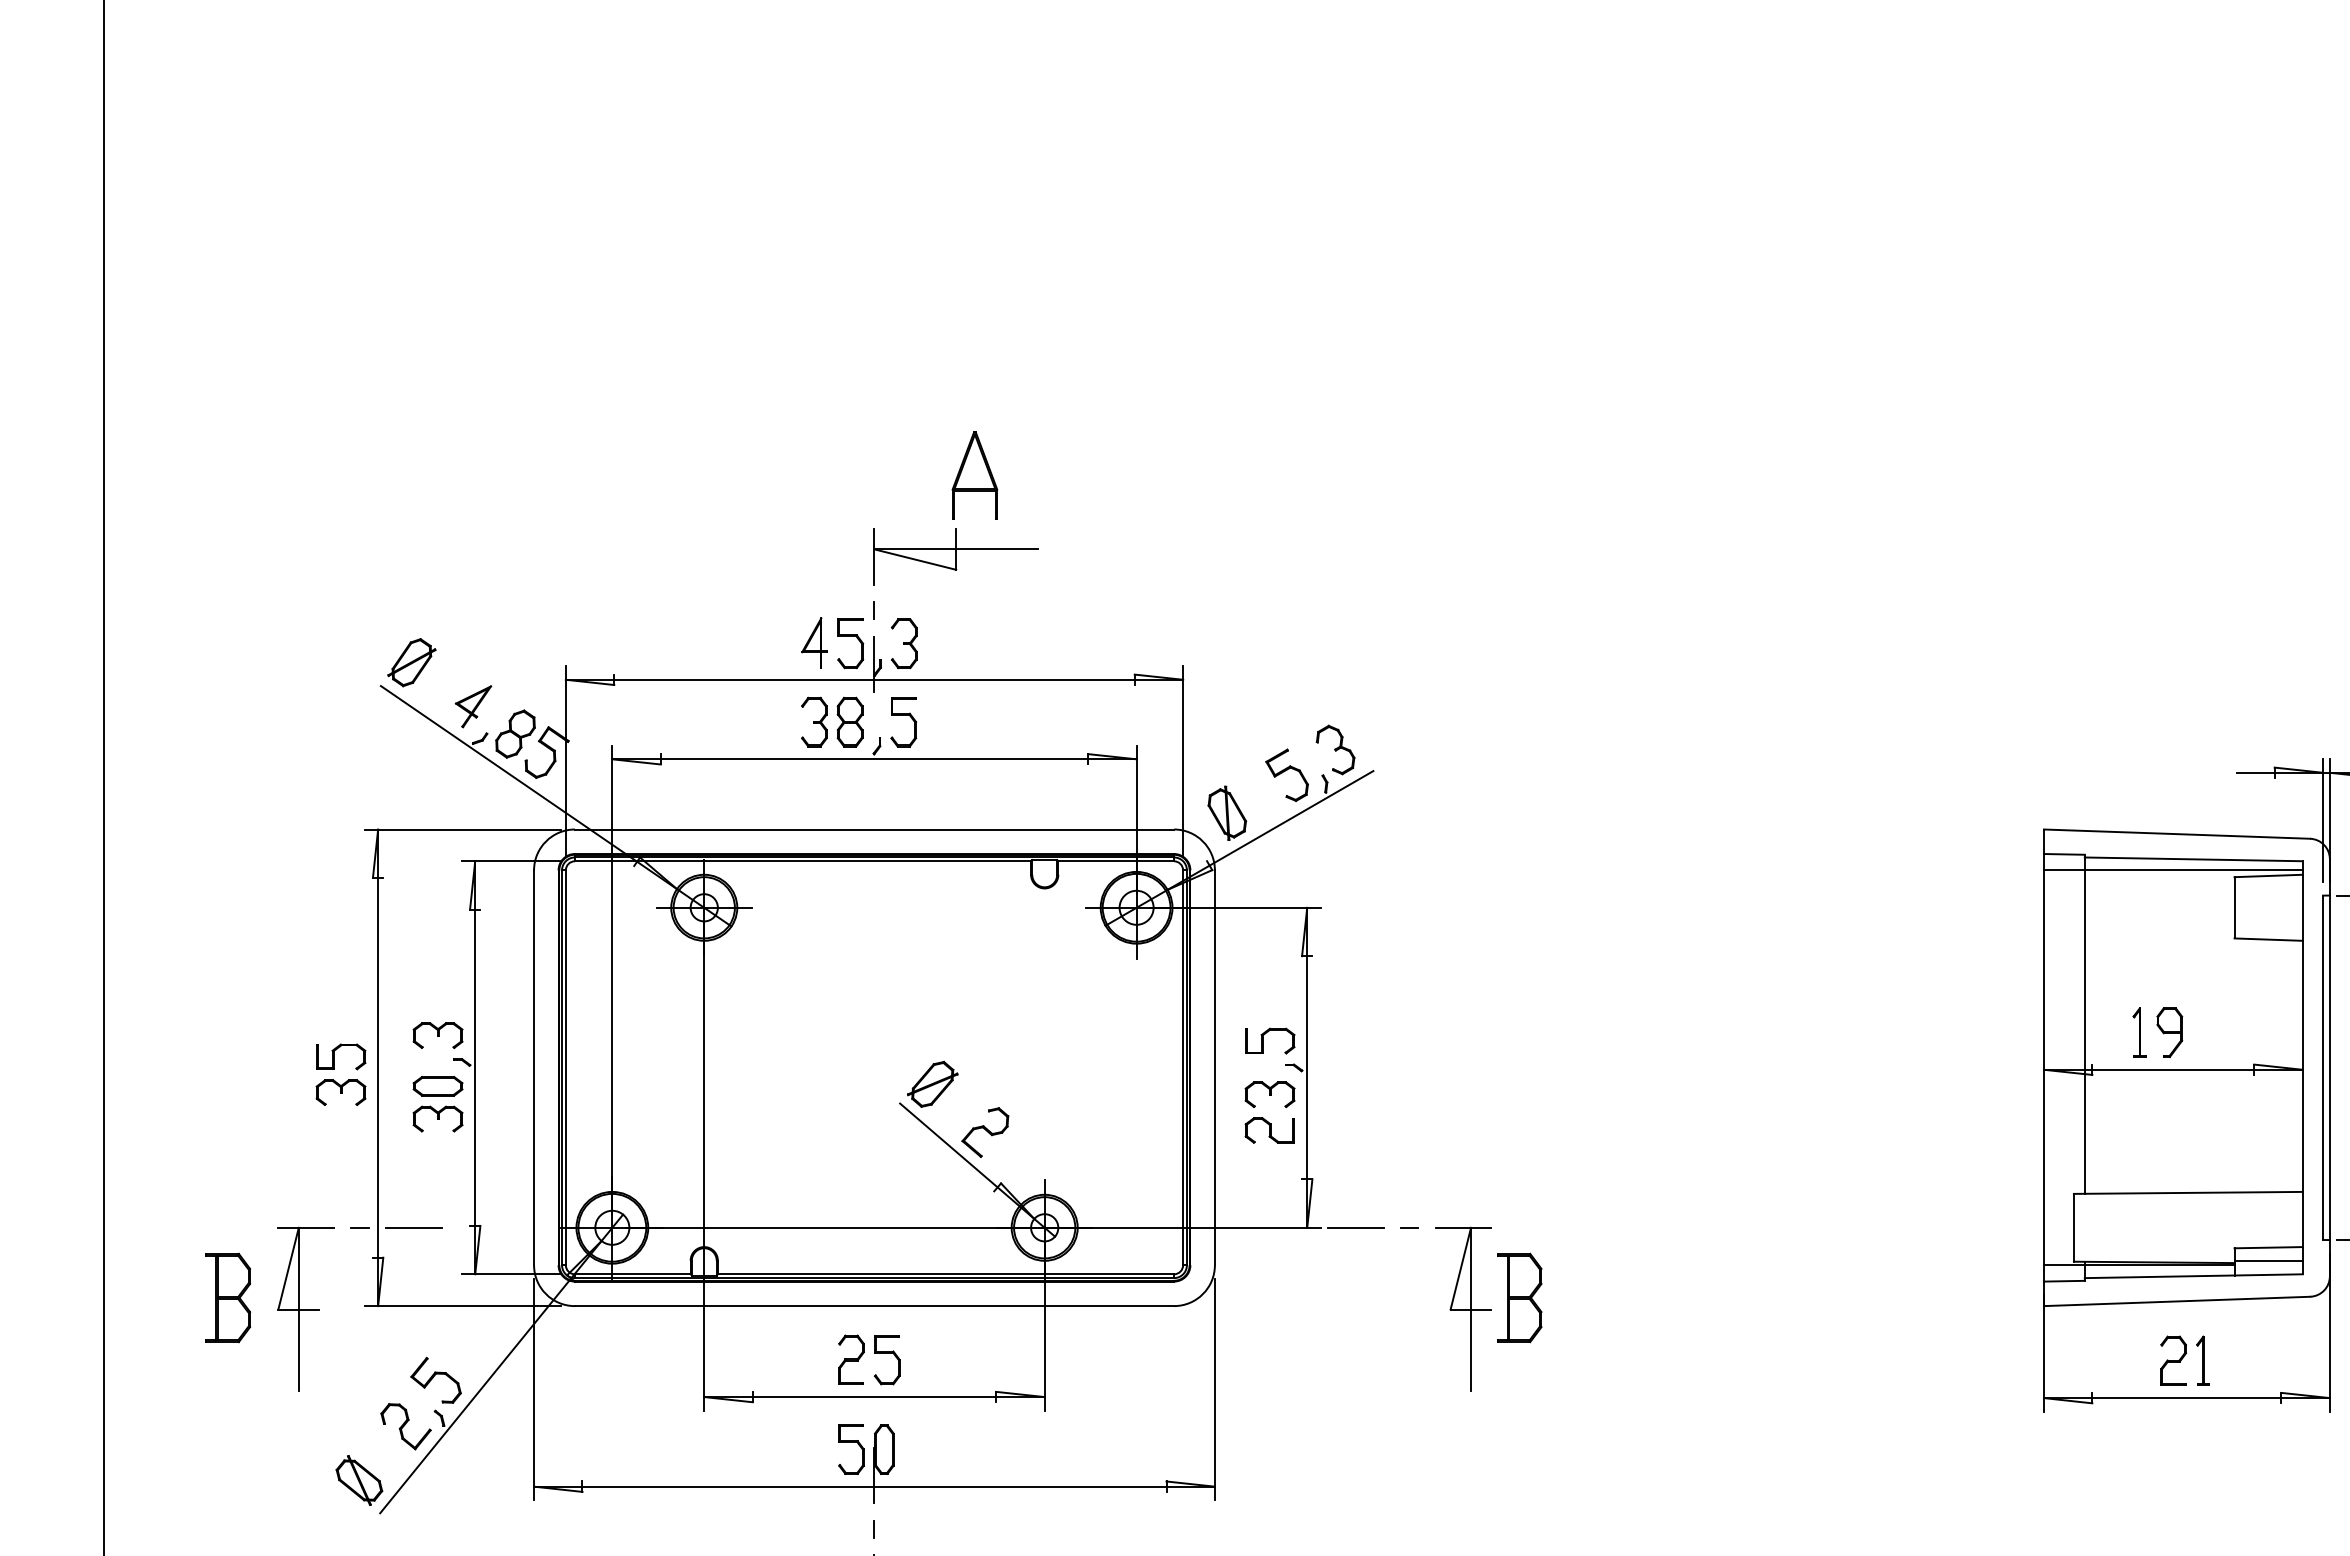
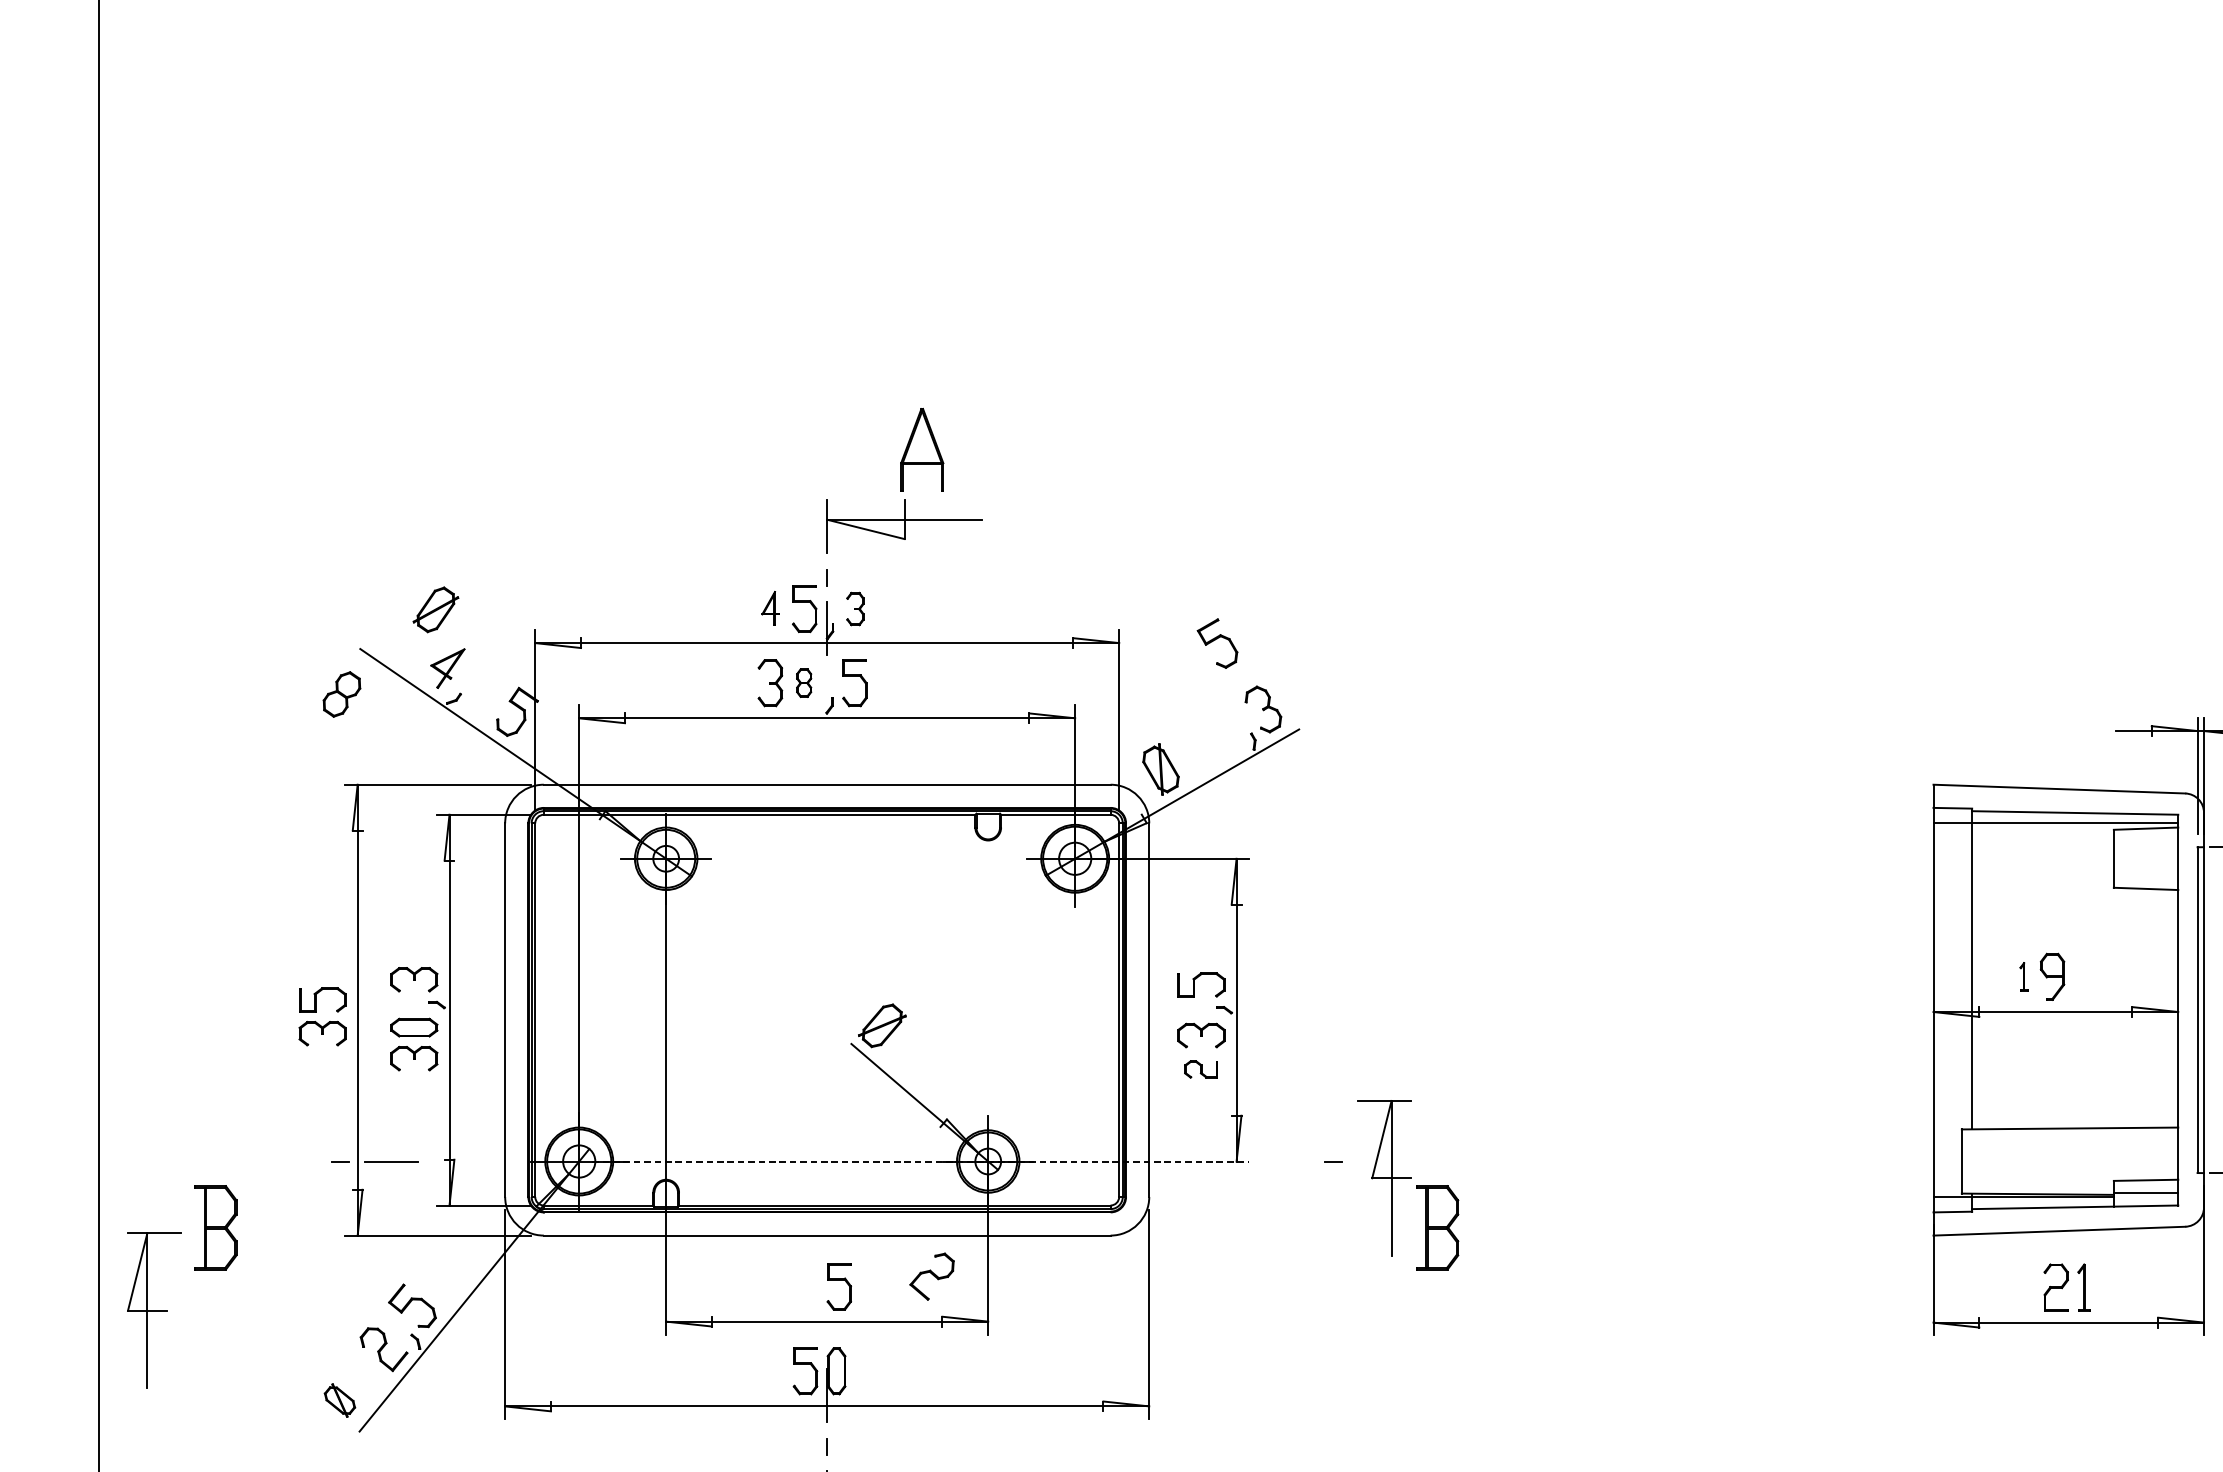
part: (814, 642) -> (770, 607), size x0.7
part: (904, 643) -> (855, 608), size x0.7
part: (411, 662) -> (435, 609), moved
part: (849, 721) -> (803, 682), size x0.6
part: (515, 733) -> (341, 693), moved
part: (1286, 774) -> (1216, 642), moved
part: (2139, 1032) -> (2023, 976), size x0.6
part: (1269, 1130) -> (1200, 1069), size x0.7
part: (985, 1132) -> (932, 1276), moved
line: (973, 1227) -> (920, 1161), solid -> dashed
line: (1355, 1227) -> (1282, 1161), removed
part: (305, 1308) -> (153, 1309), moved
part: (1463, 1308) -> (1384, 1177), moved
part: (851, 1359) -> (805, 1286), removed
part: (359, 1480) -> (340, 1400), size x0.7

